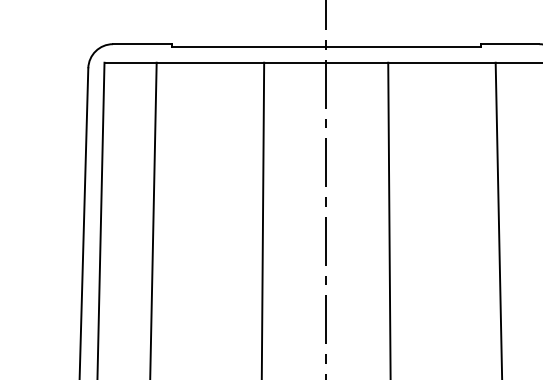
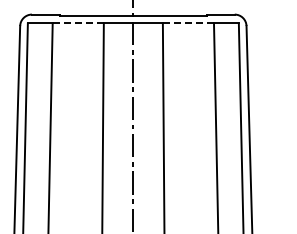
line: (210, 62) -> (78, 23), solid -> dashed
line: (442, 62) -> (188, 23), solid -> dashed

